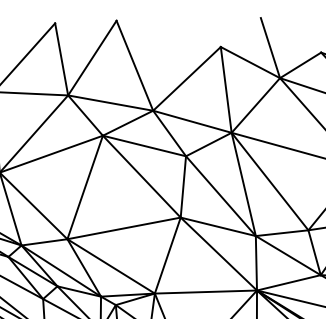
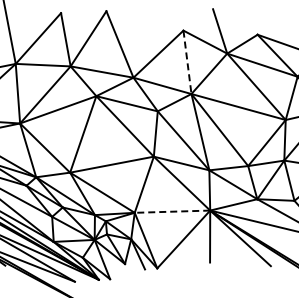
line: (226, 90) -> (187, 62), solid -> dashed
line: (205, 291) -> (172, 211), solid -> dashed

